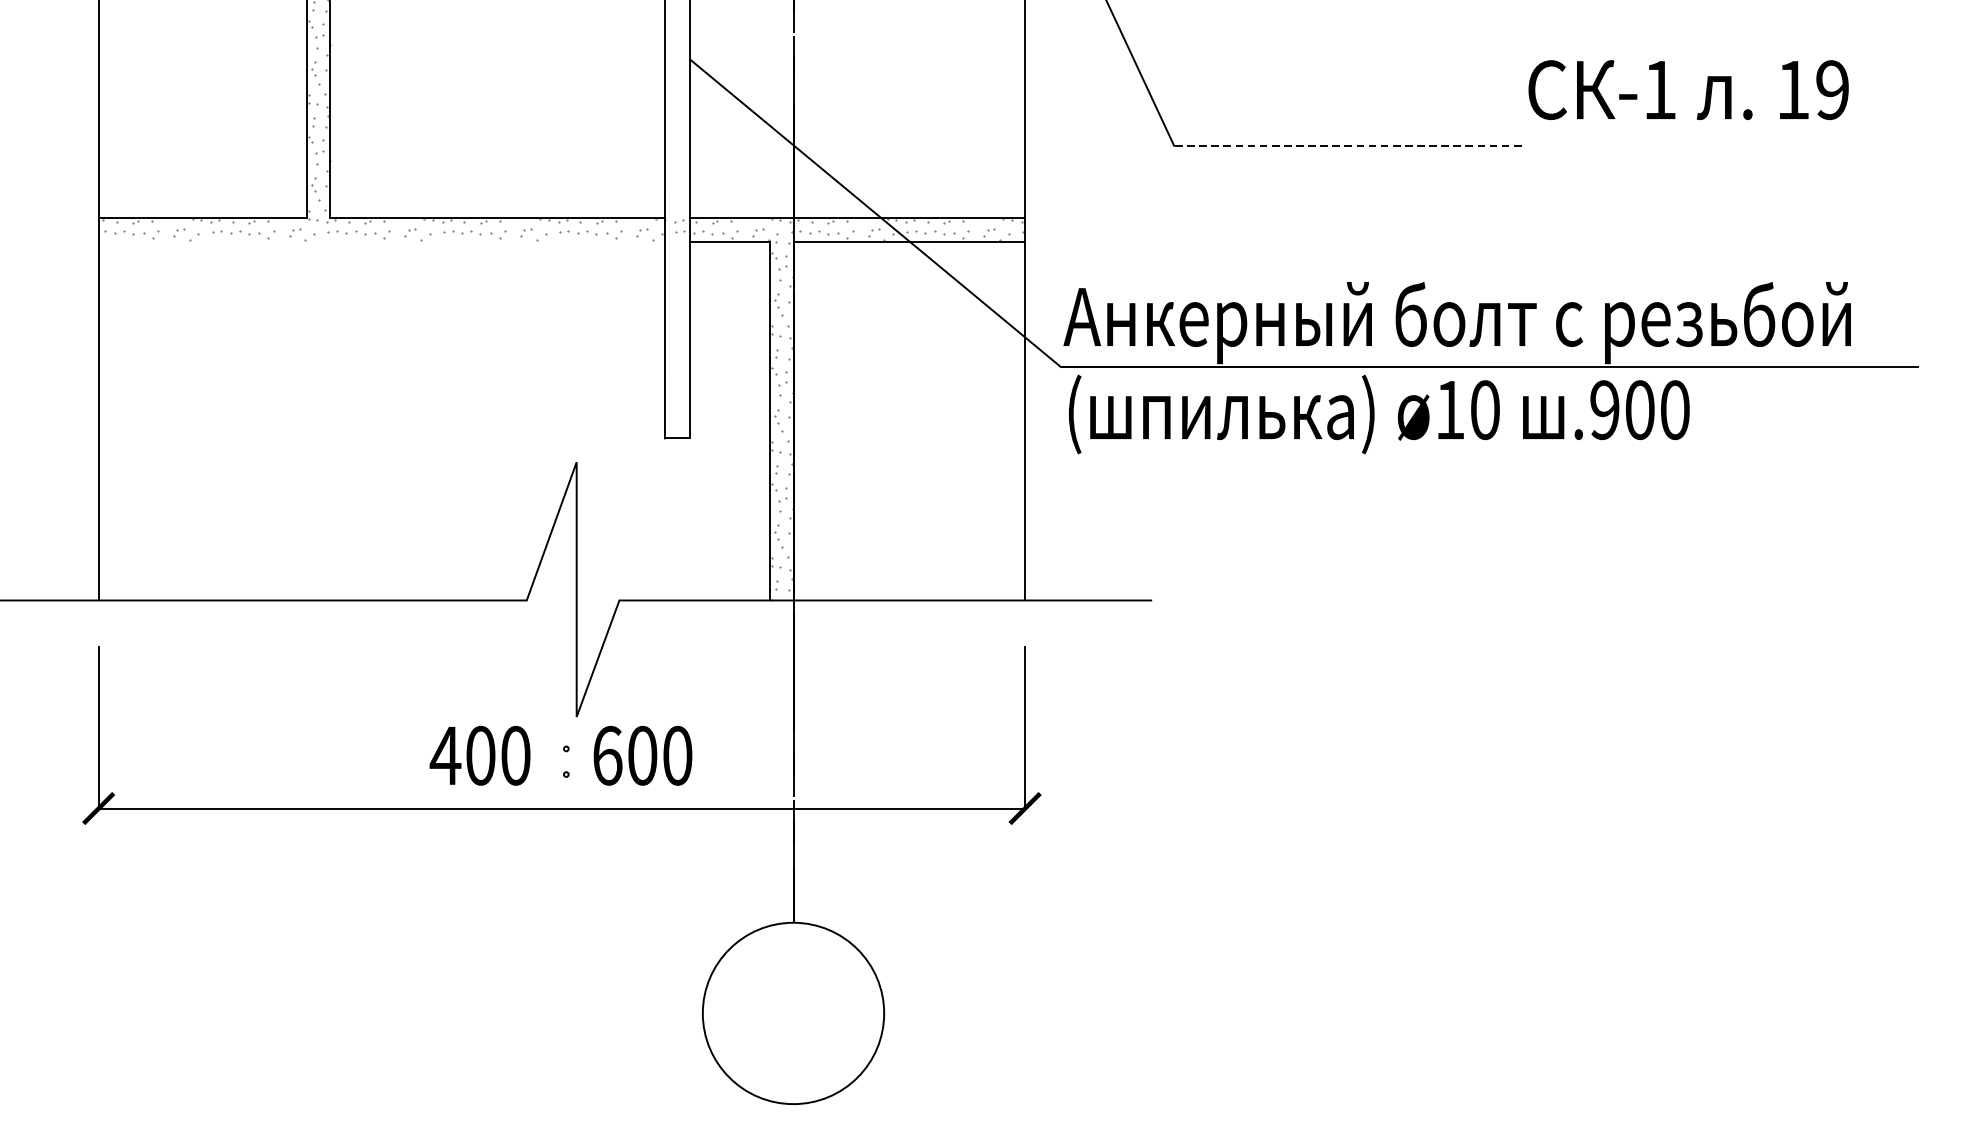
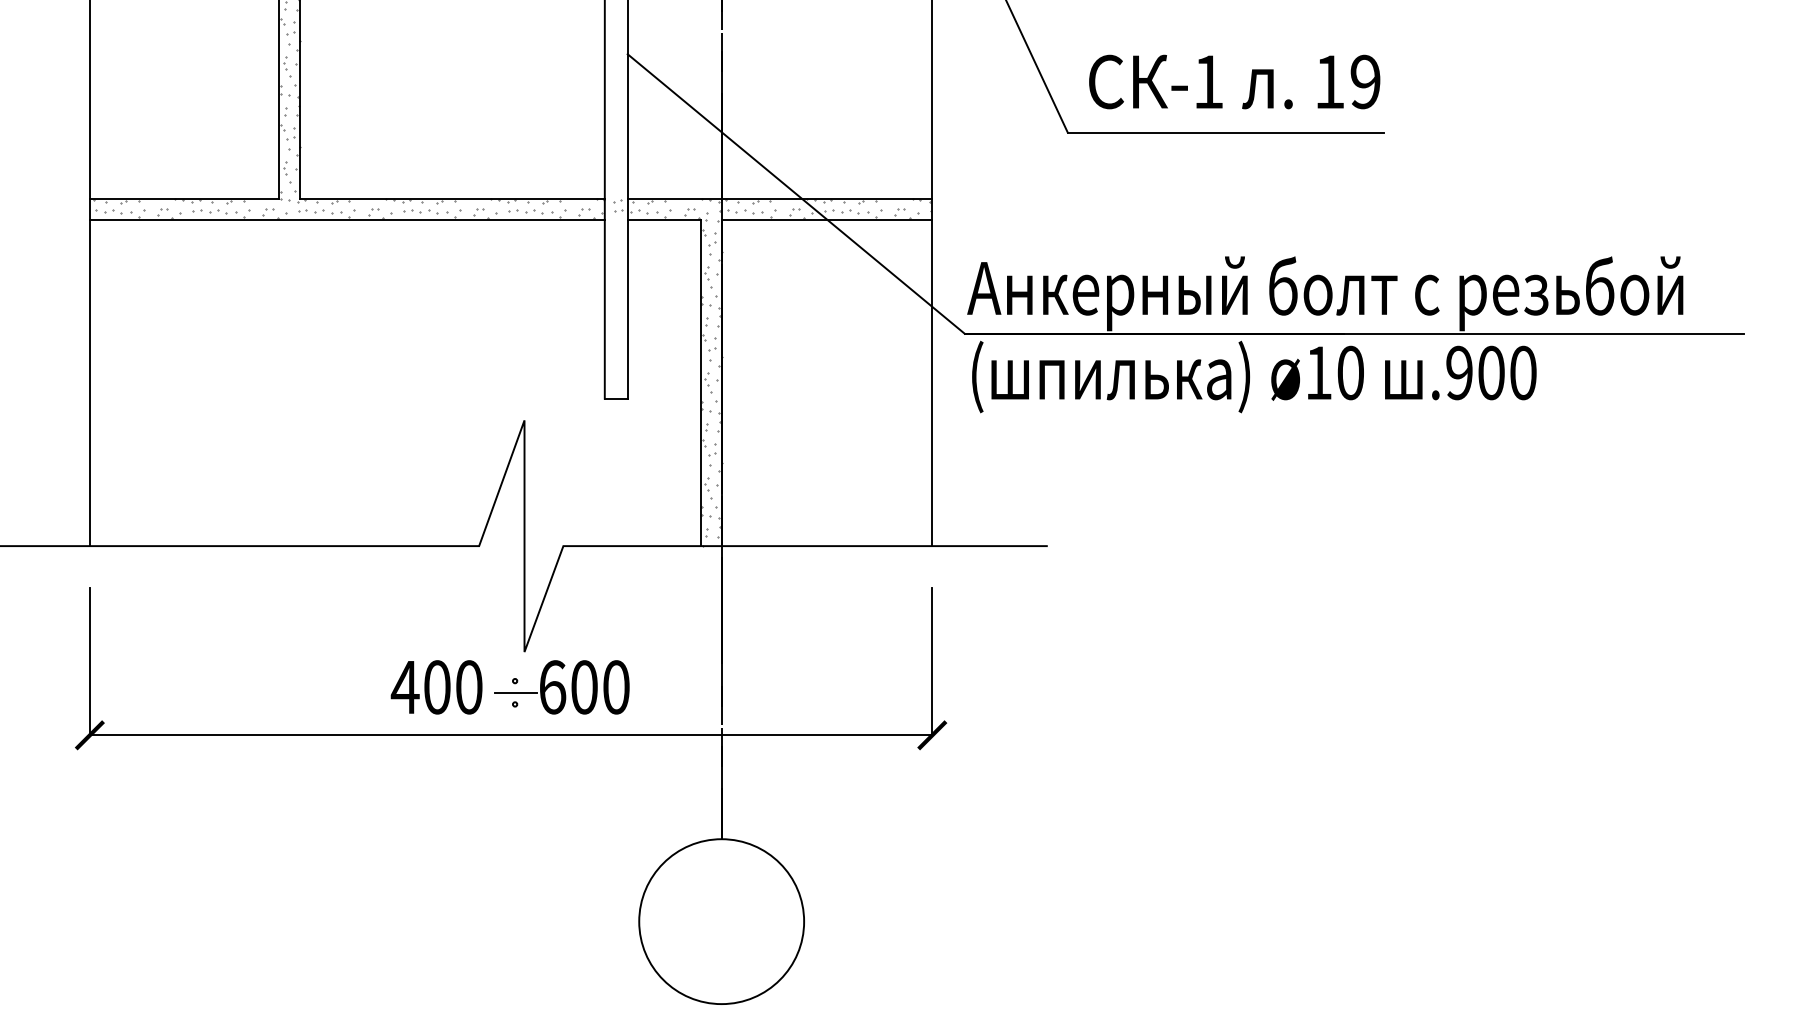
text: (1688, 89) -> (1234, 81), moved
line: (1347, 145) -> (1225, 132), dashed -> solid
line: (380, 241) -> (346, 219), added
line: (567, 761) -> (516, 692), added

